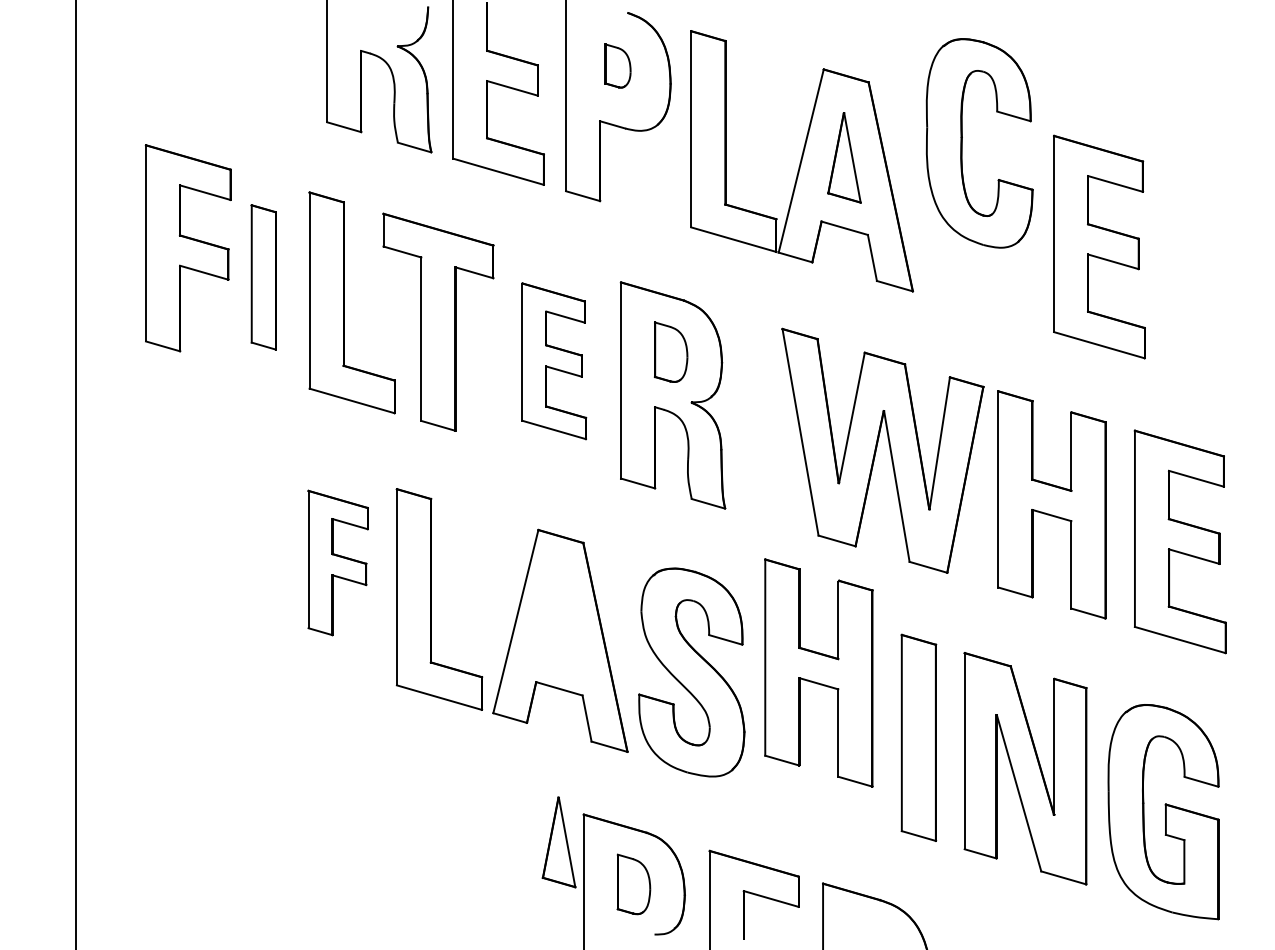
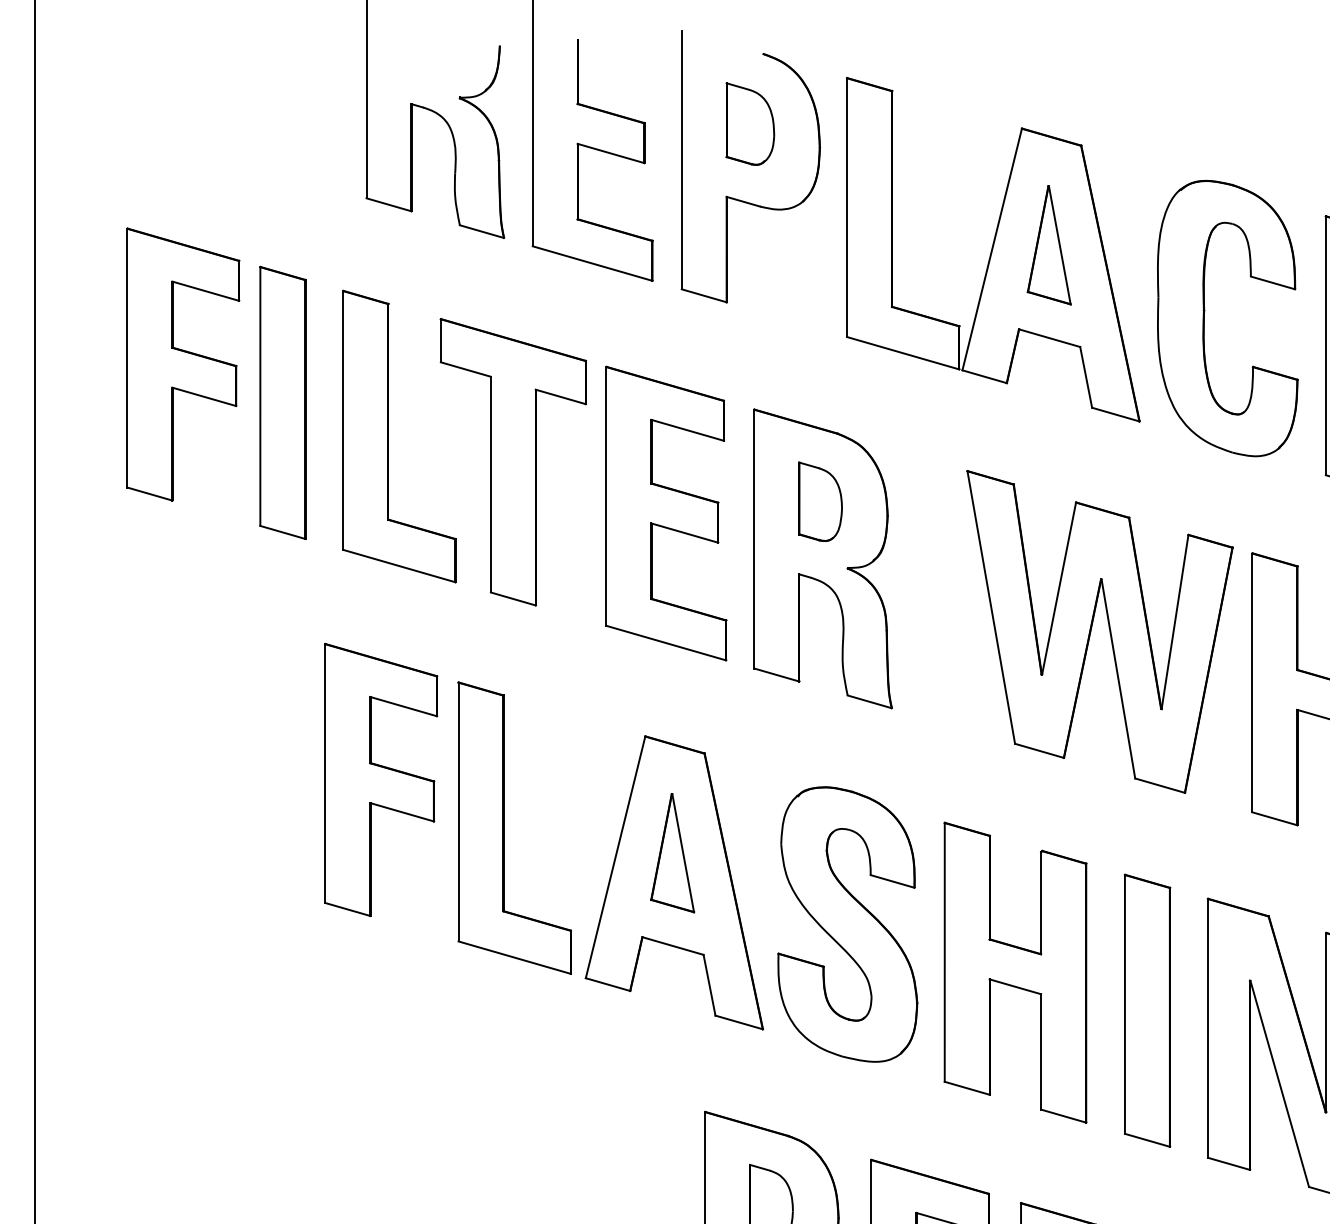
part: (617, 65) -> (749, 123), size x1.43
part: (962, 143) -> (1205, 318), moved
part: (263, 277) -> (282, 403), size x1.43
part: (553, 361) -> (665, 514), size x1.43
part: (337, 562) -> (380, 779), size x1.43
part: (818, 672) -> (1014, 971), moved
part: (558, 842) -> (671, 853), moved

